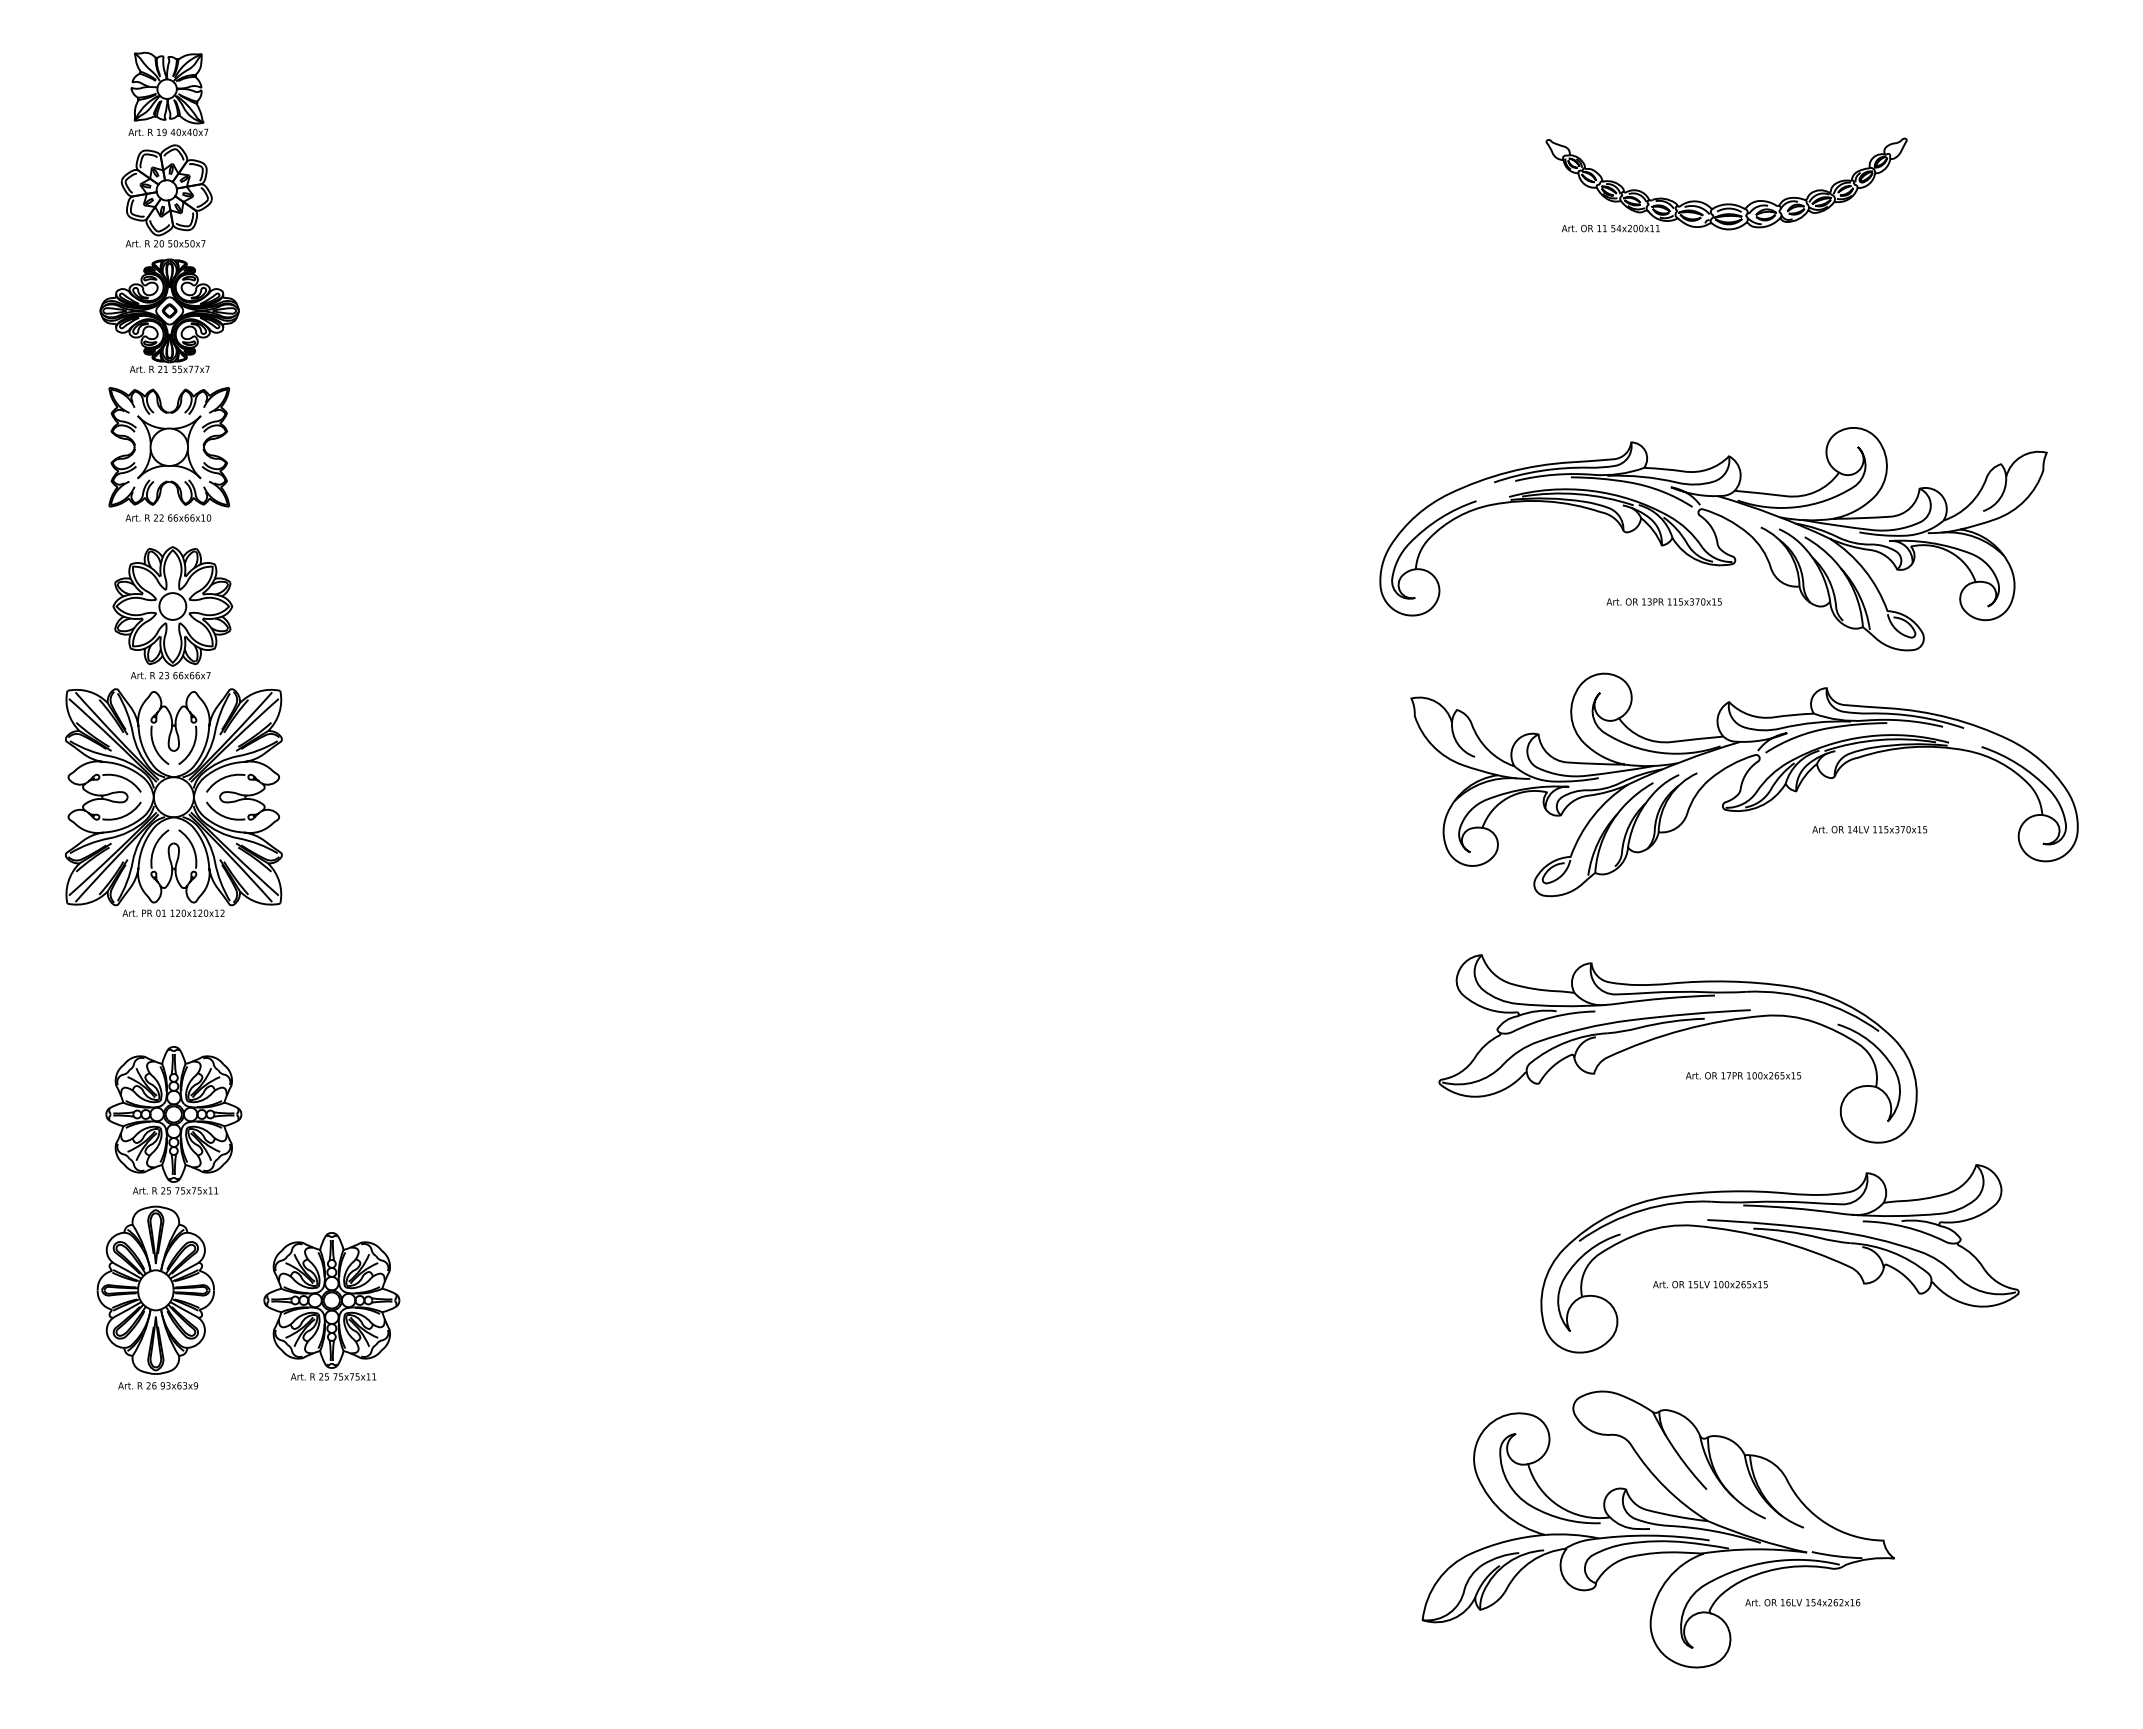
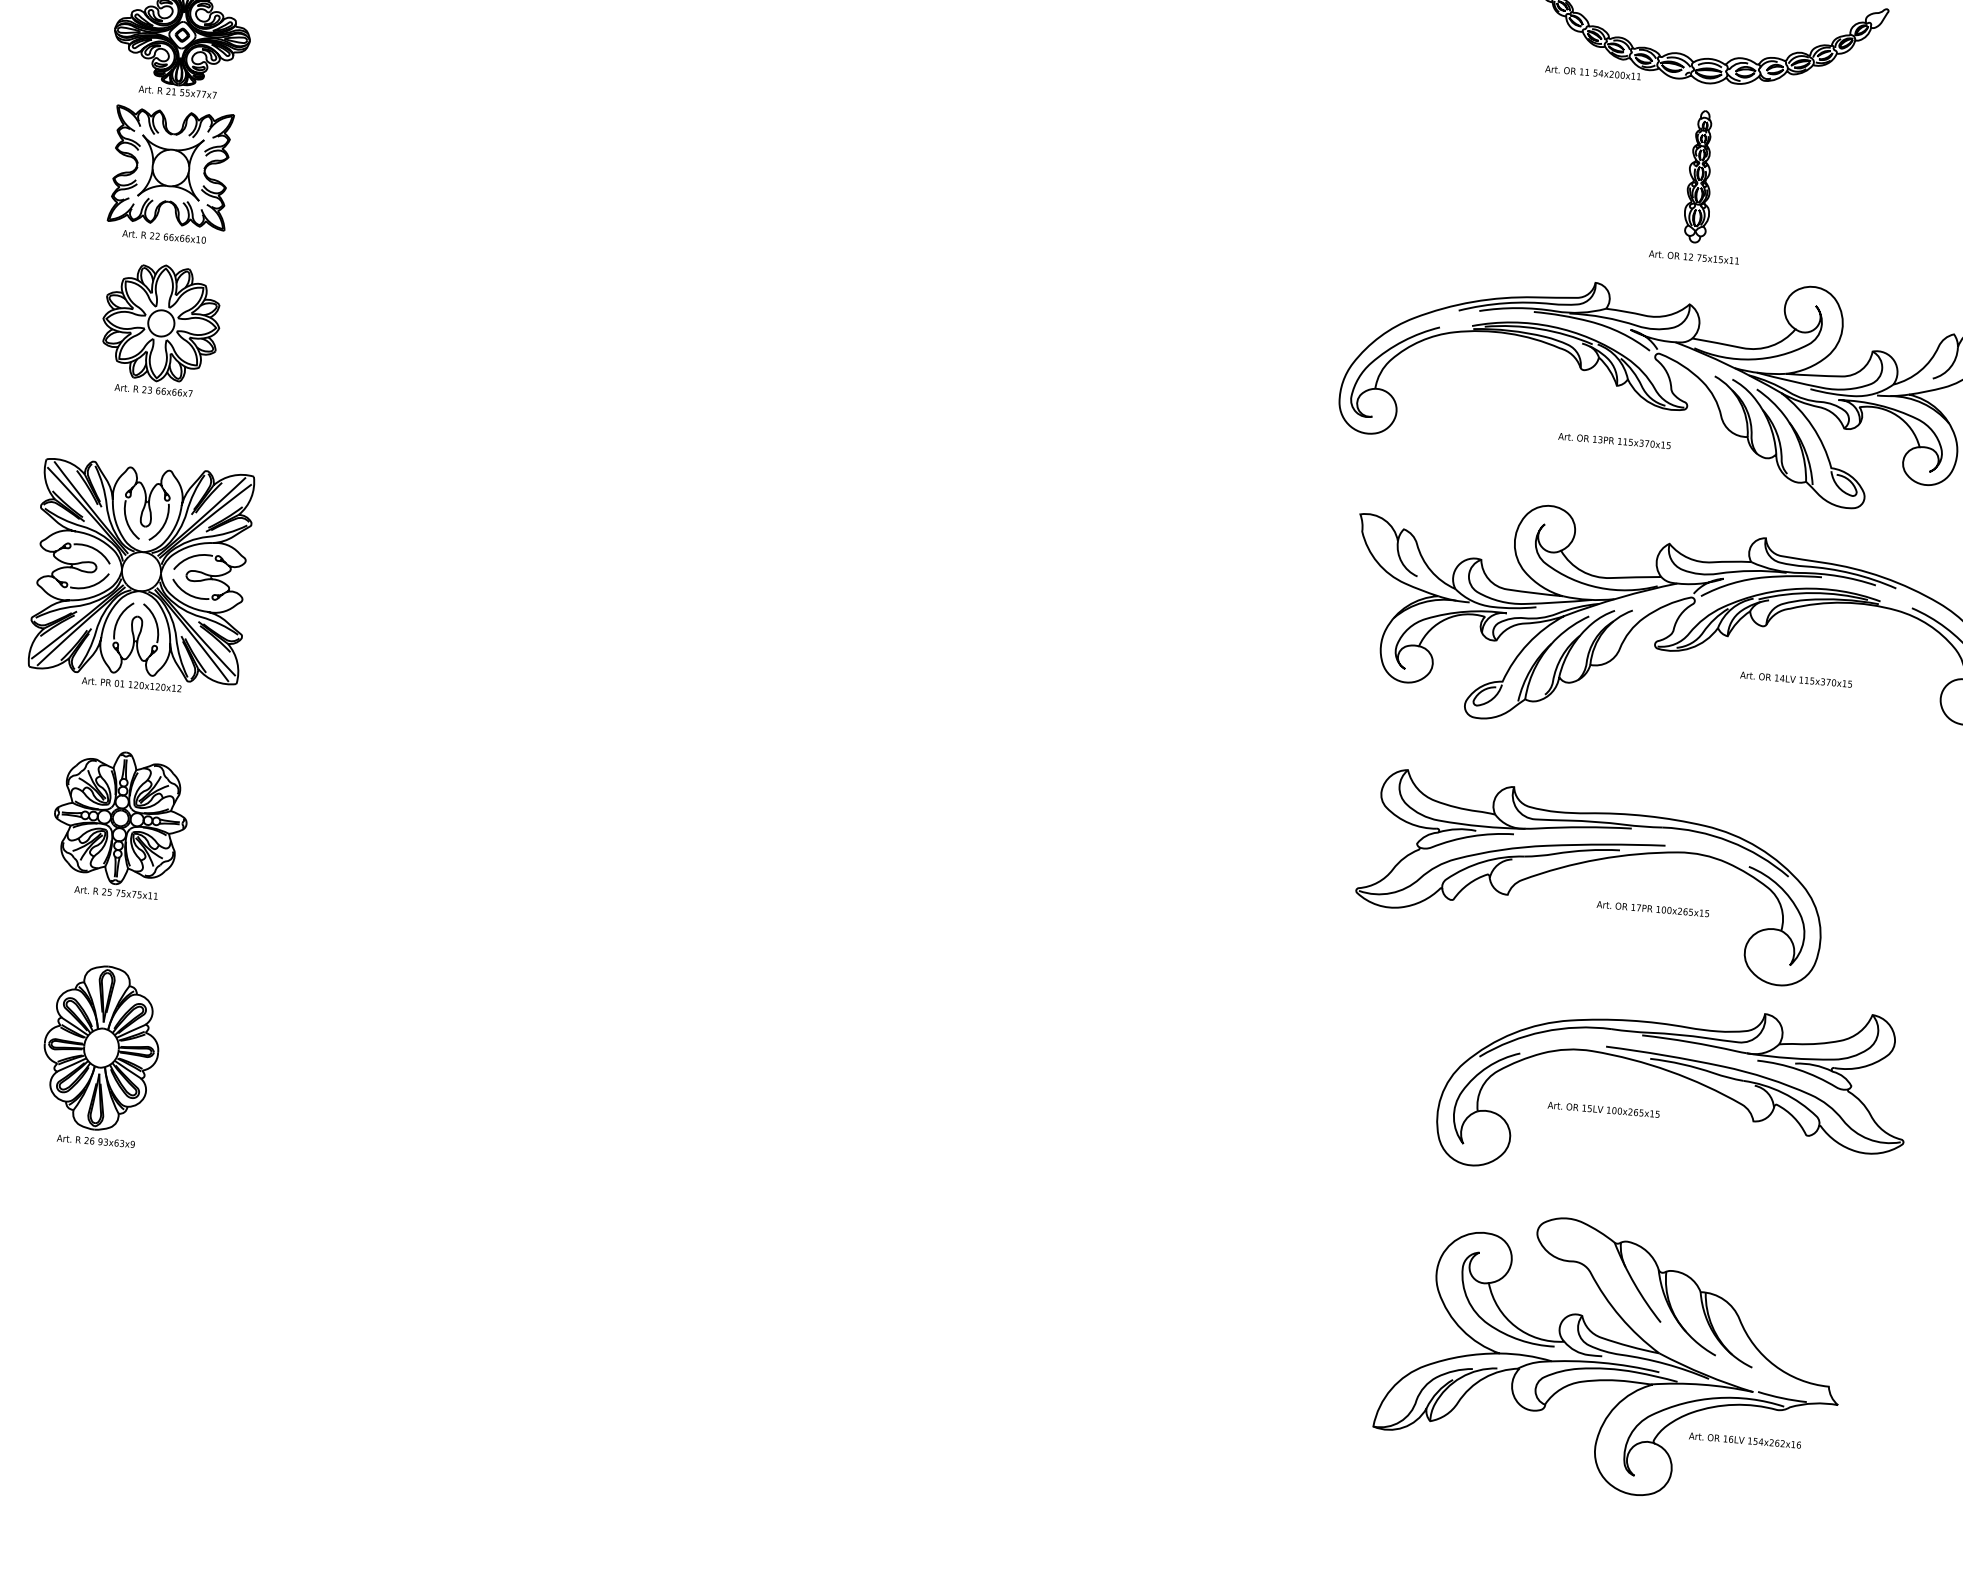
part: (1729, 334) -> (1700, 185), added
part: (173, 802) -> (140, 576), moved
part: (155, 1297) -> (100, 1055), moved
part: (331, 1306) -> (258, 1018), removed
part: (1657, 1529) -> (1609, 1357), moved

